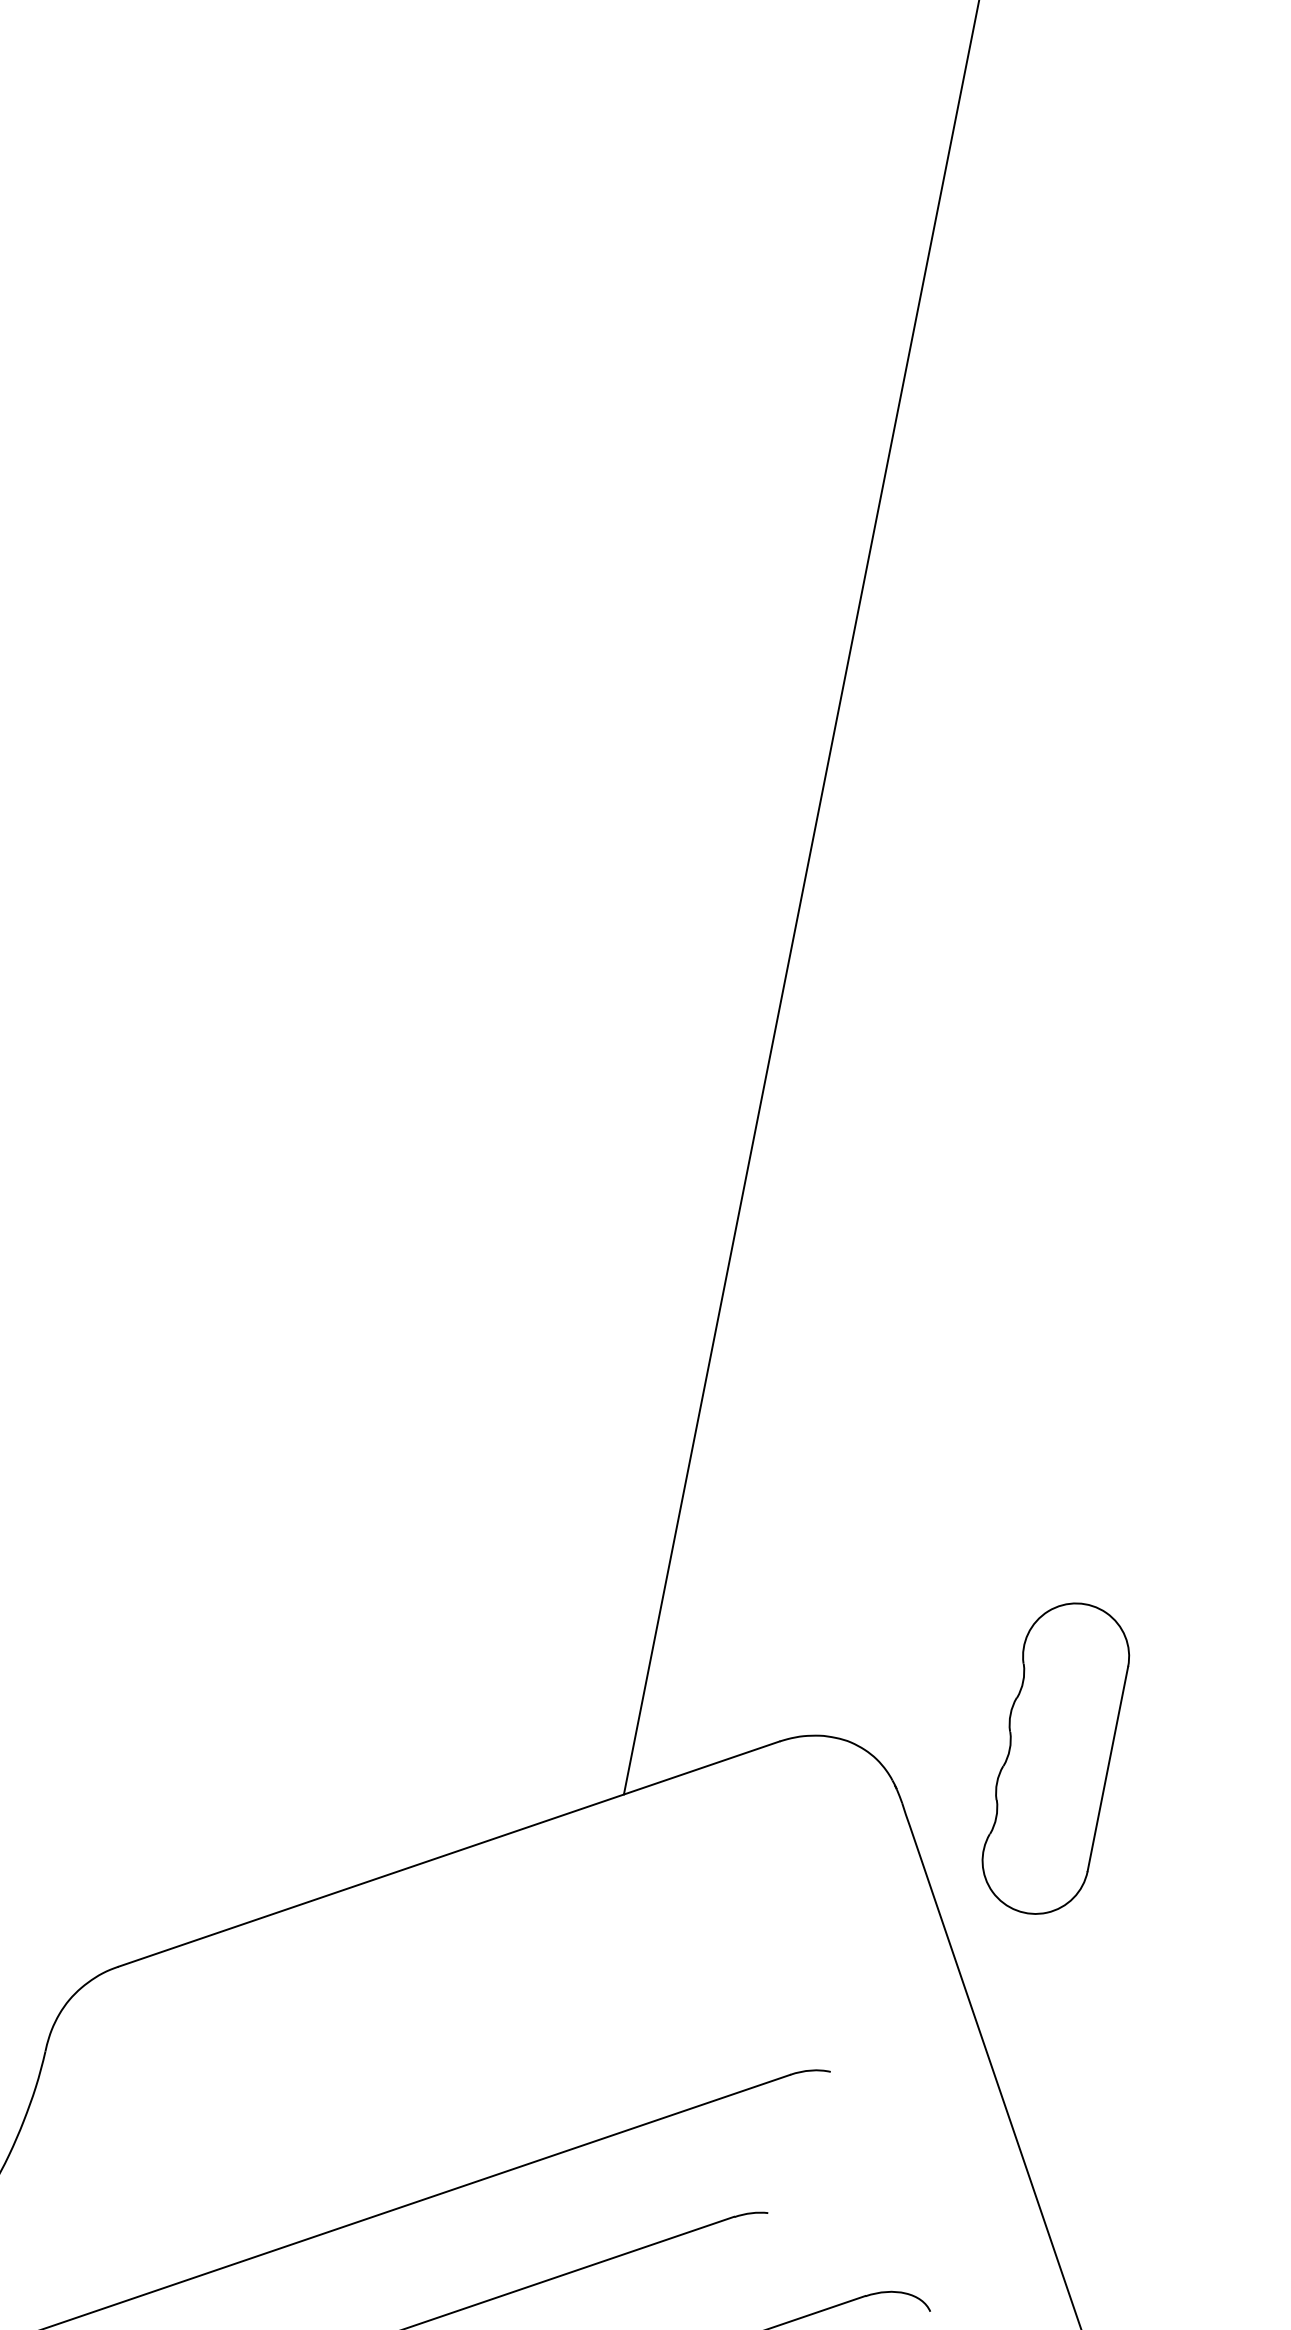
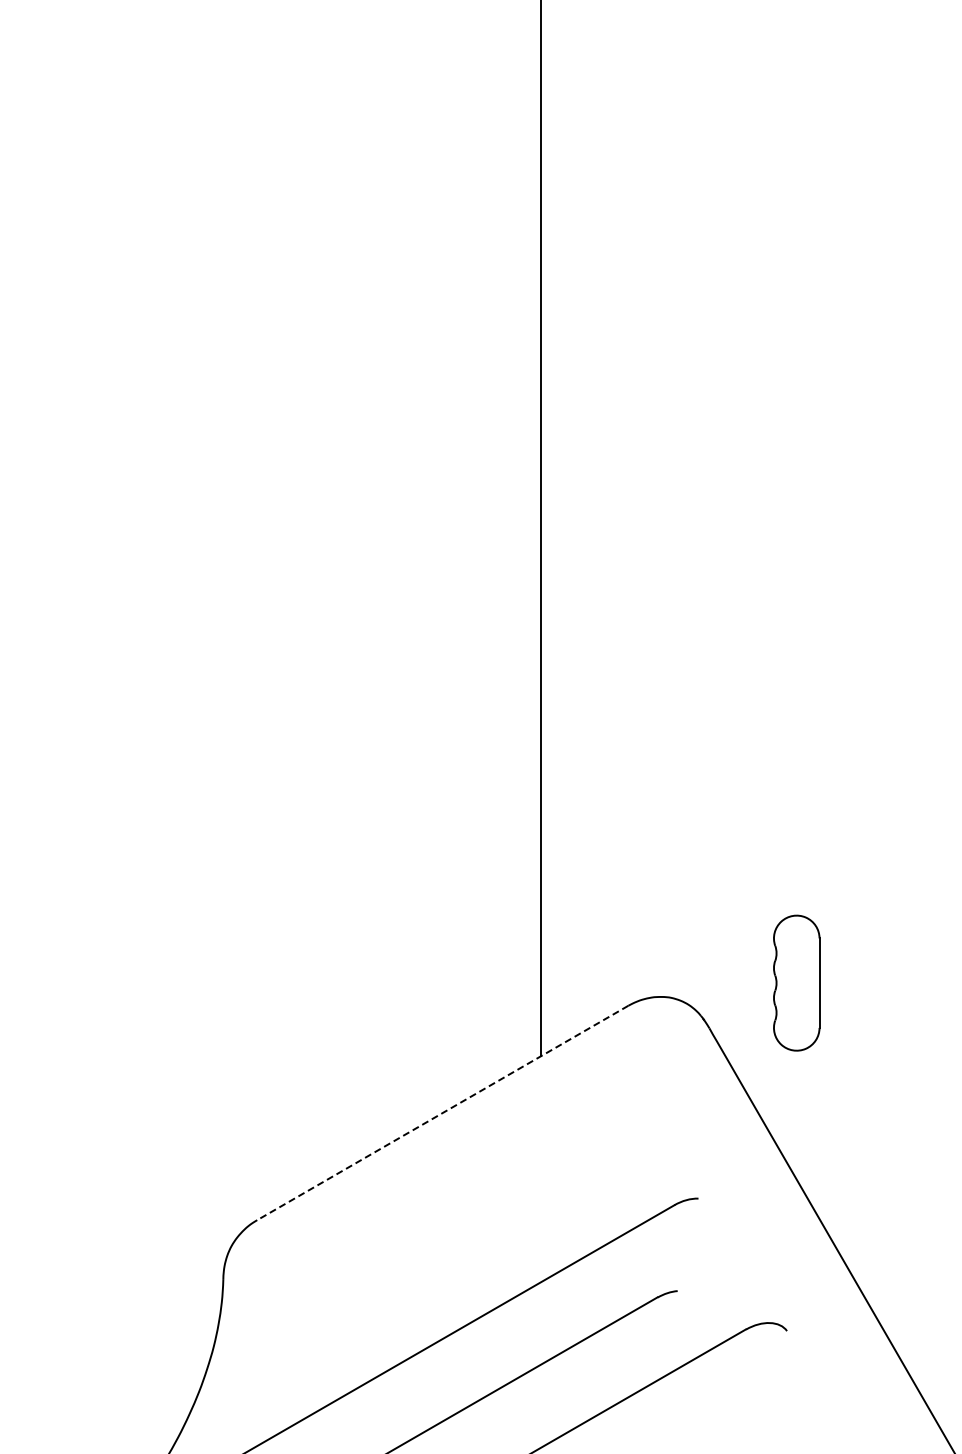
part: (1055, 1757) -> (796, 982), size x0.7
line: (448, 1854) -> (442, 1113), solid -> dashed

